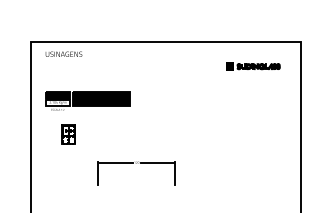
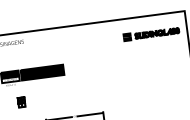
part: (253, 66) -> (151, 34), size x1.4
part: (68, 134) -> (21, 102), size x0.7

